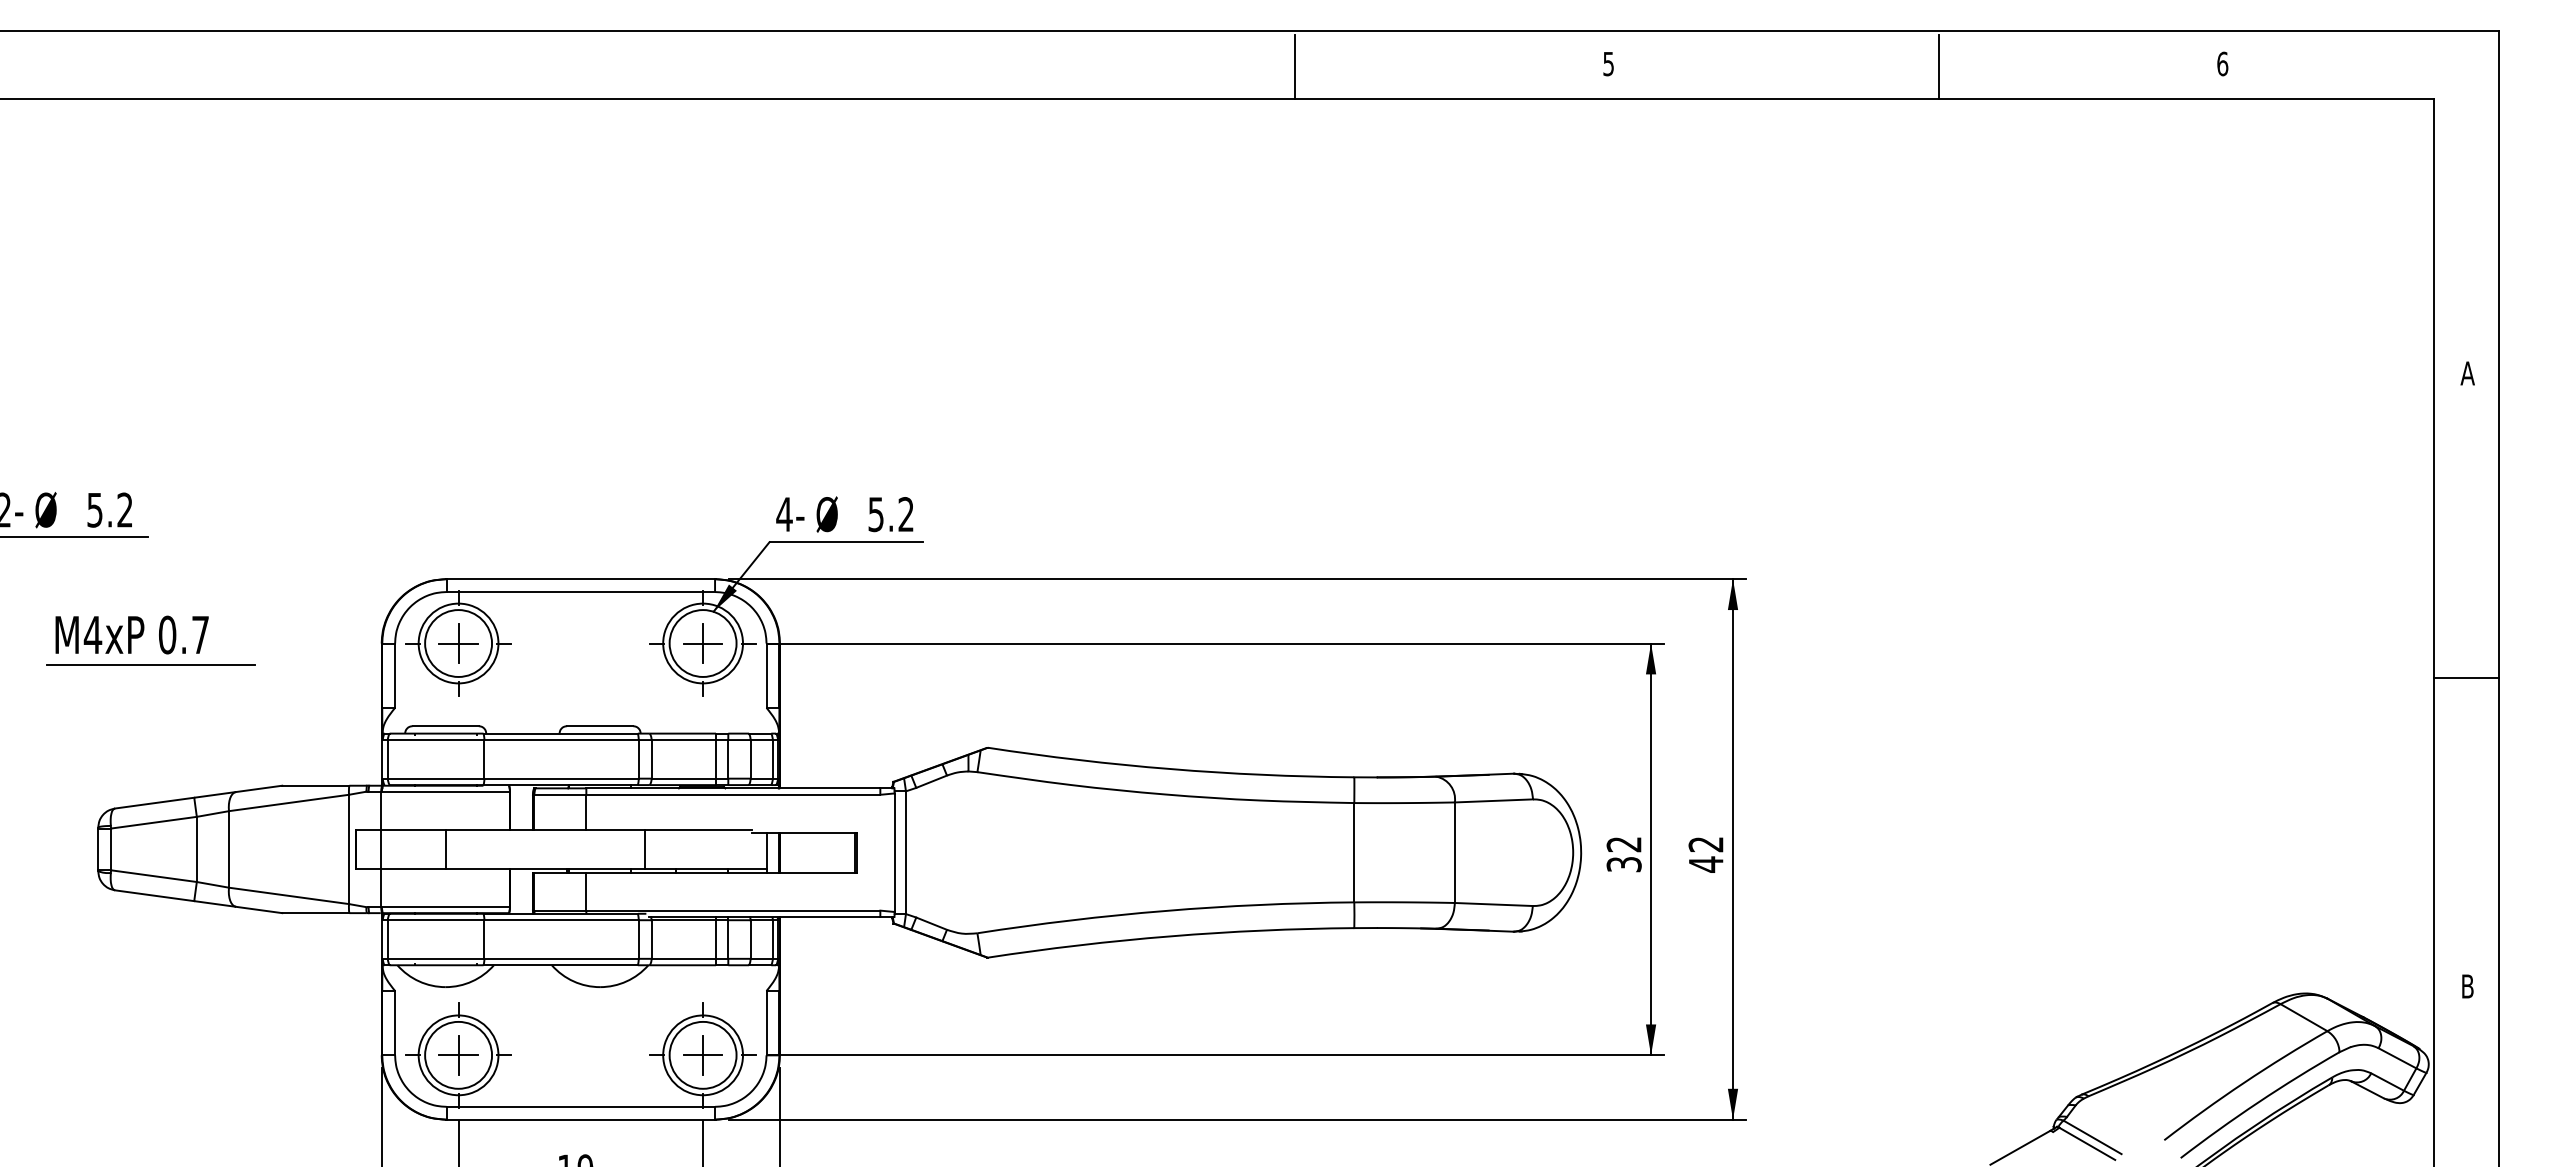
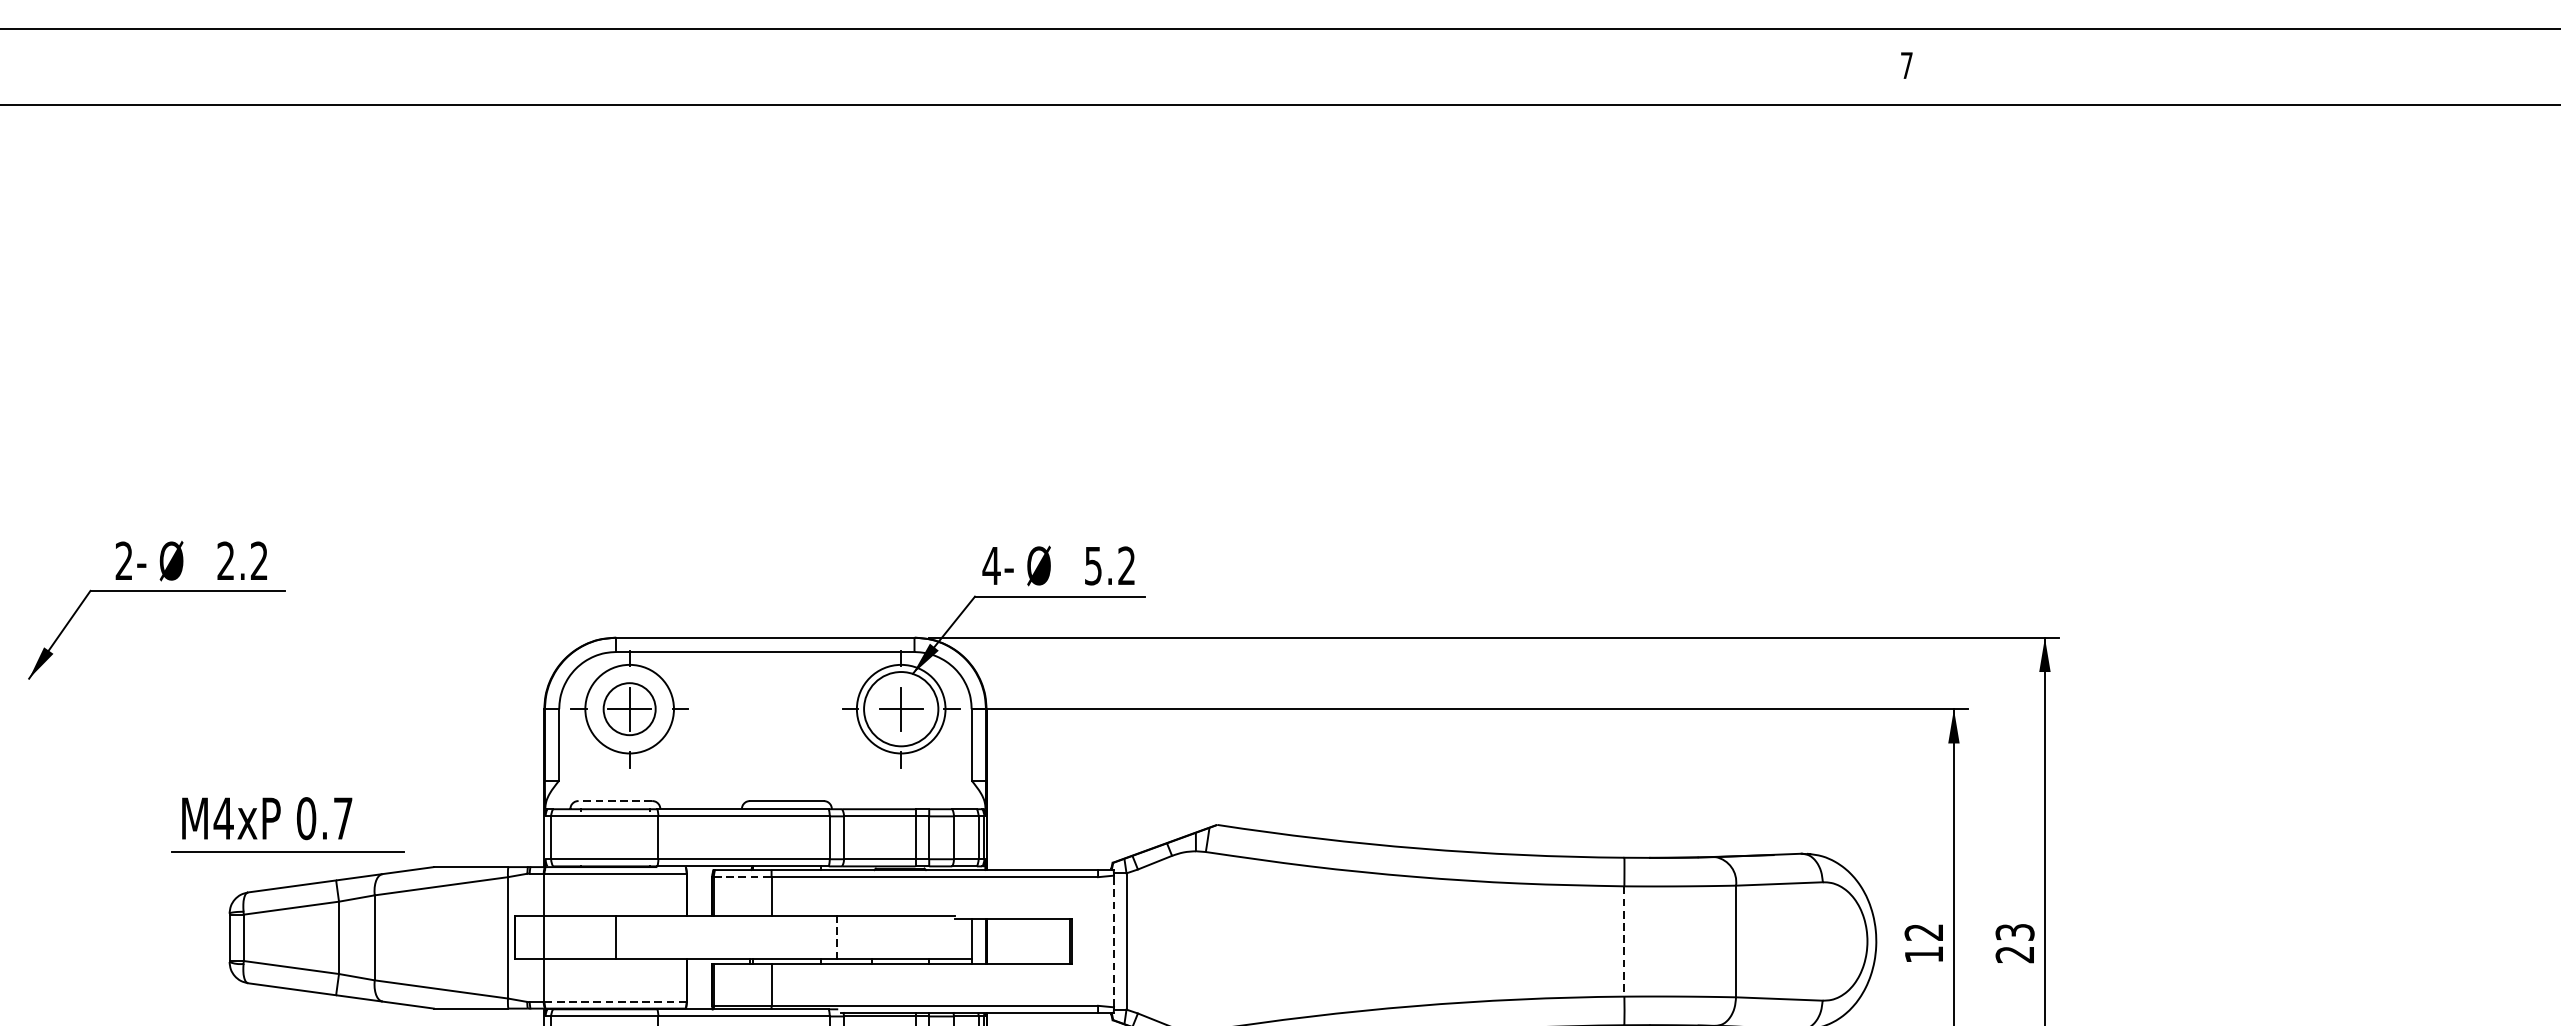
text: (1608, 64) -> (1906, 66), 5 -> 7
line: (1295, 66) -> (1559, 68), removed
line: (1938, 66) -> (2273, 68), removed
text: (94, 509) -> (225, 560), 5.2 -> 2.2
part: (159, 640) -> (297, 824), moved
circle: (458, 643) -> (629, 709), size x0.7
line: (445, 726) -> (615, 801), solid -> dashed
line: (560, 794) -> (742, 876), solid -> dashed
line: (645, 848) -> (837, 936), solid -> dashed
line: (894, 852) -> (1113, 941), solid -> dashed
line: (1354, 852) -> (1624, 941), solid -> dashed
text: (1705, 854) -> (2014, 943), 42 -> 23
text: (1623, 864) -> (1923, 954), 32 -> 12
line: (445, 907) -> (615, 1002), solid -> dashed

